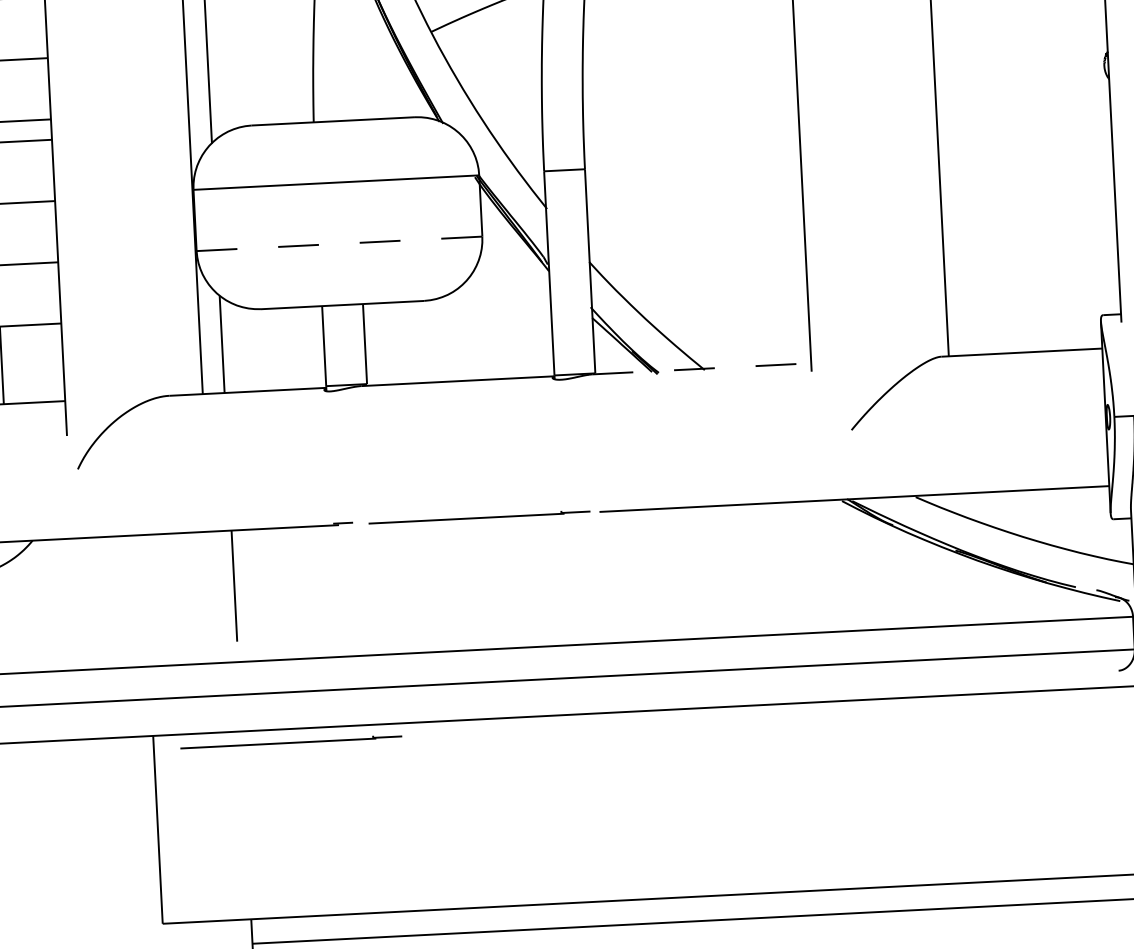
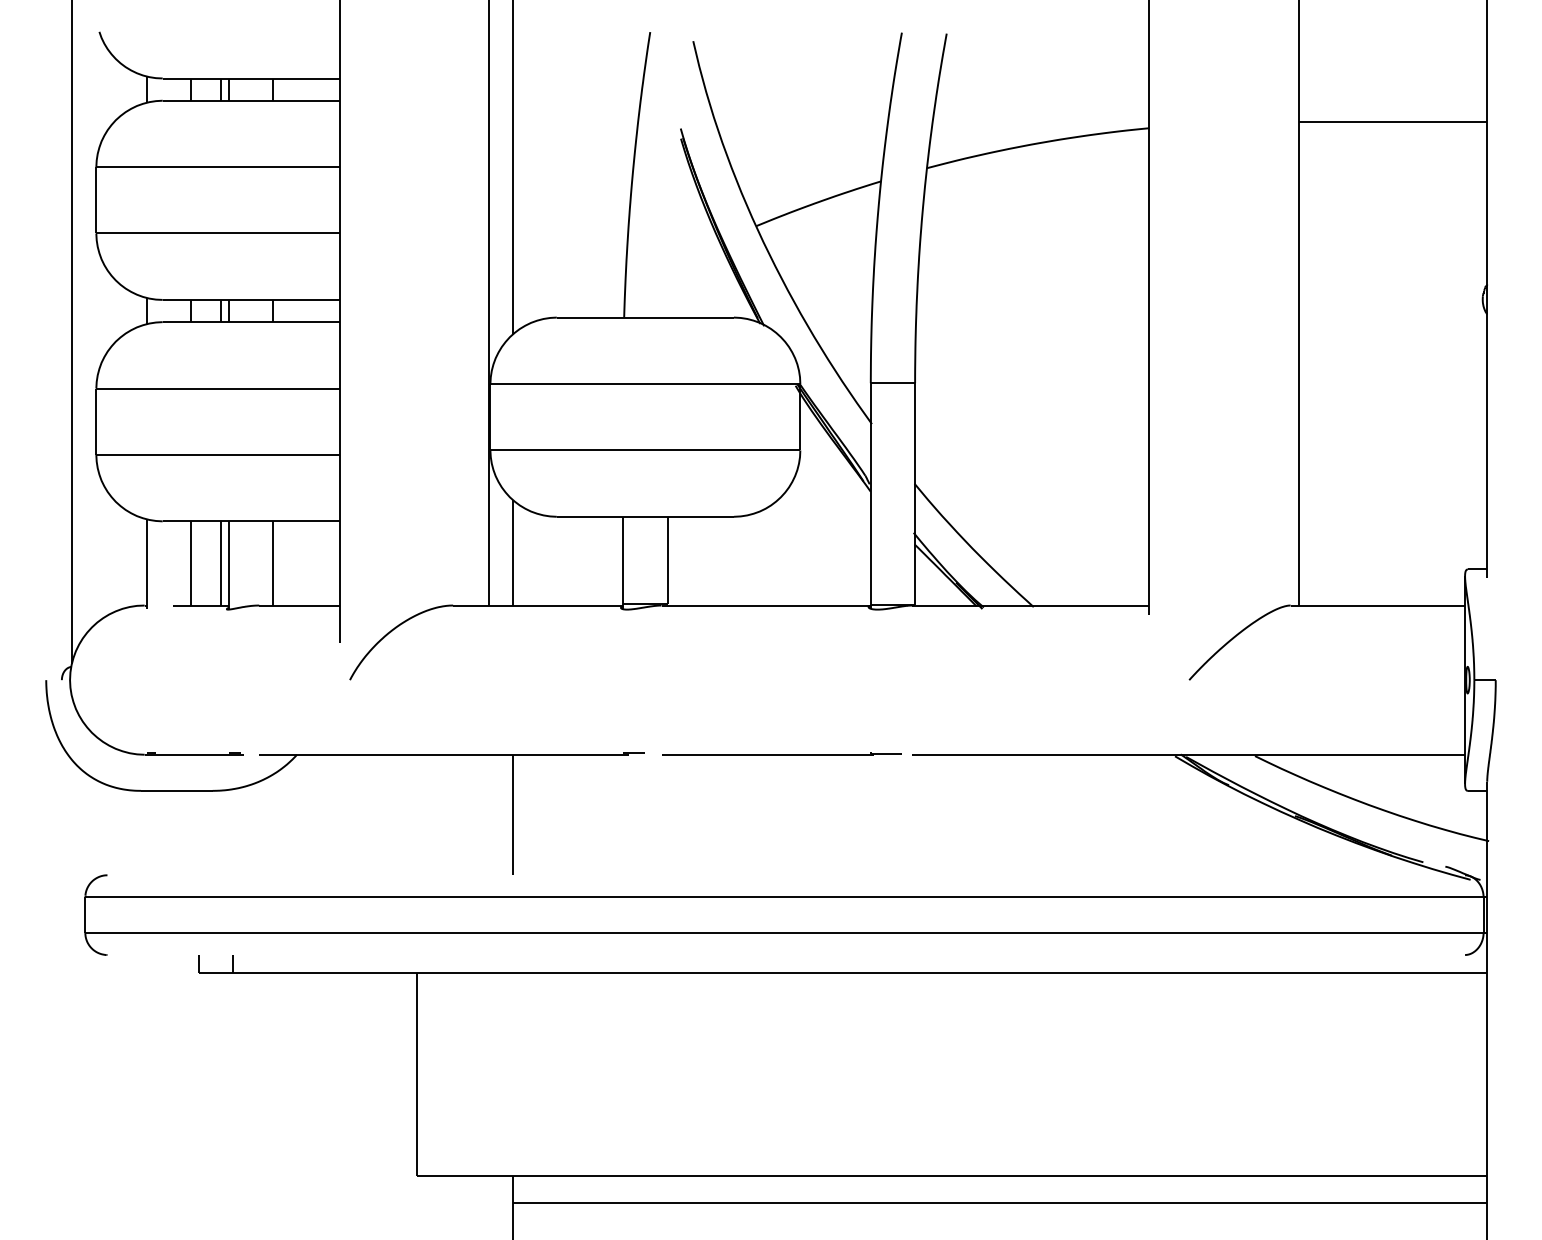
line: (339, 243) -> (645, 450), dashed -> solid
line: (701, 368) -> (1030, 605), dashed -> solid
part: (290, 741) -> (565, 986), removed

